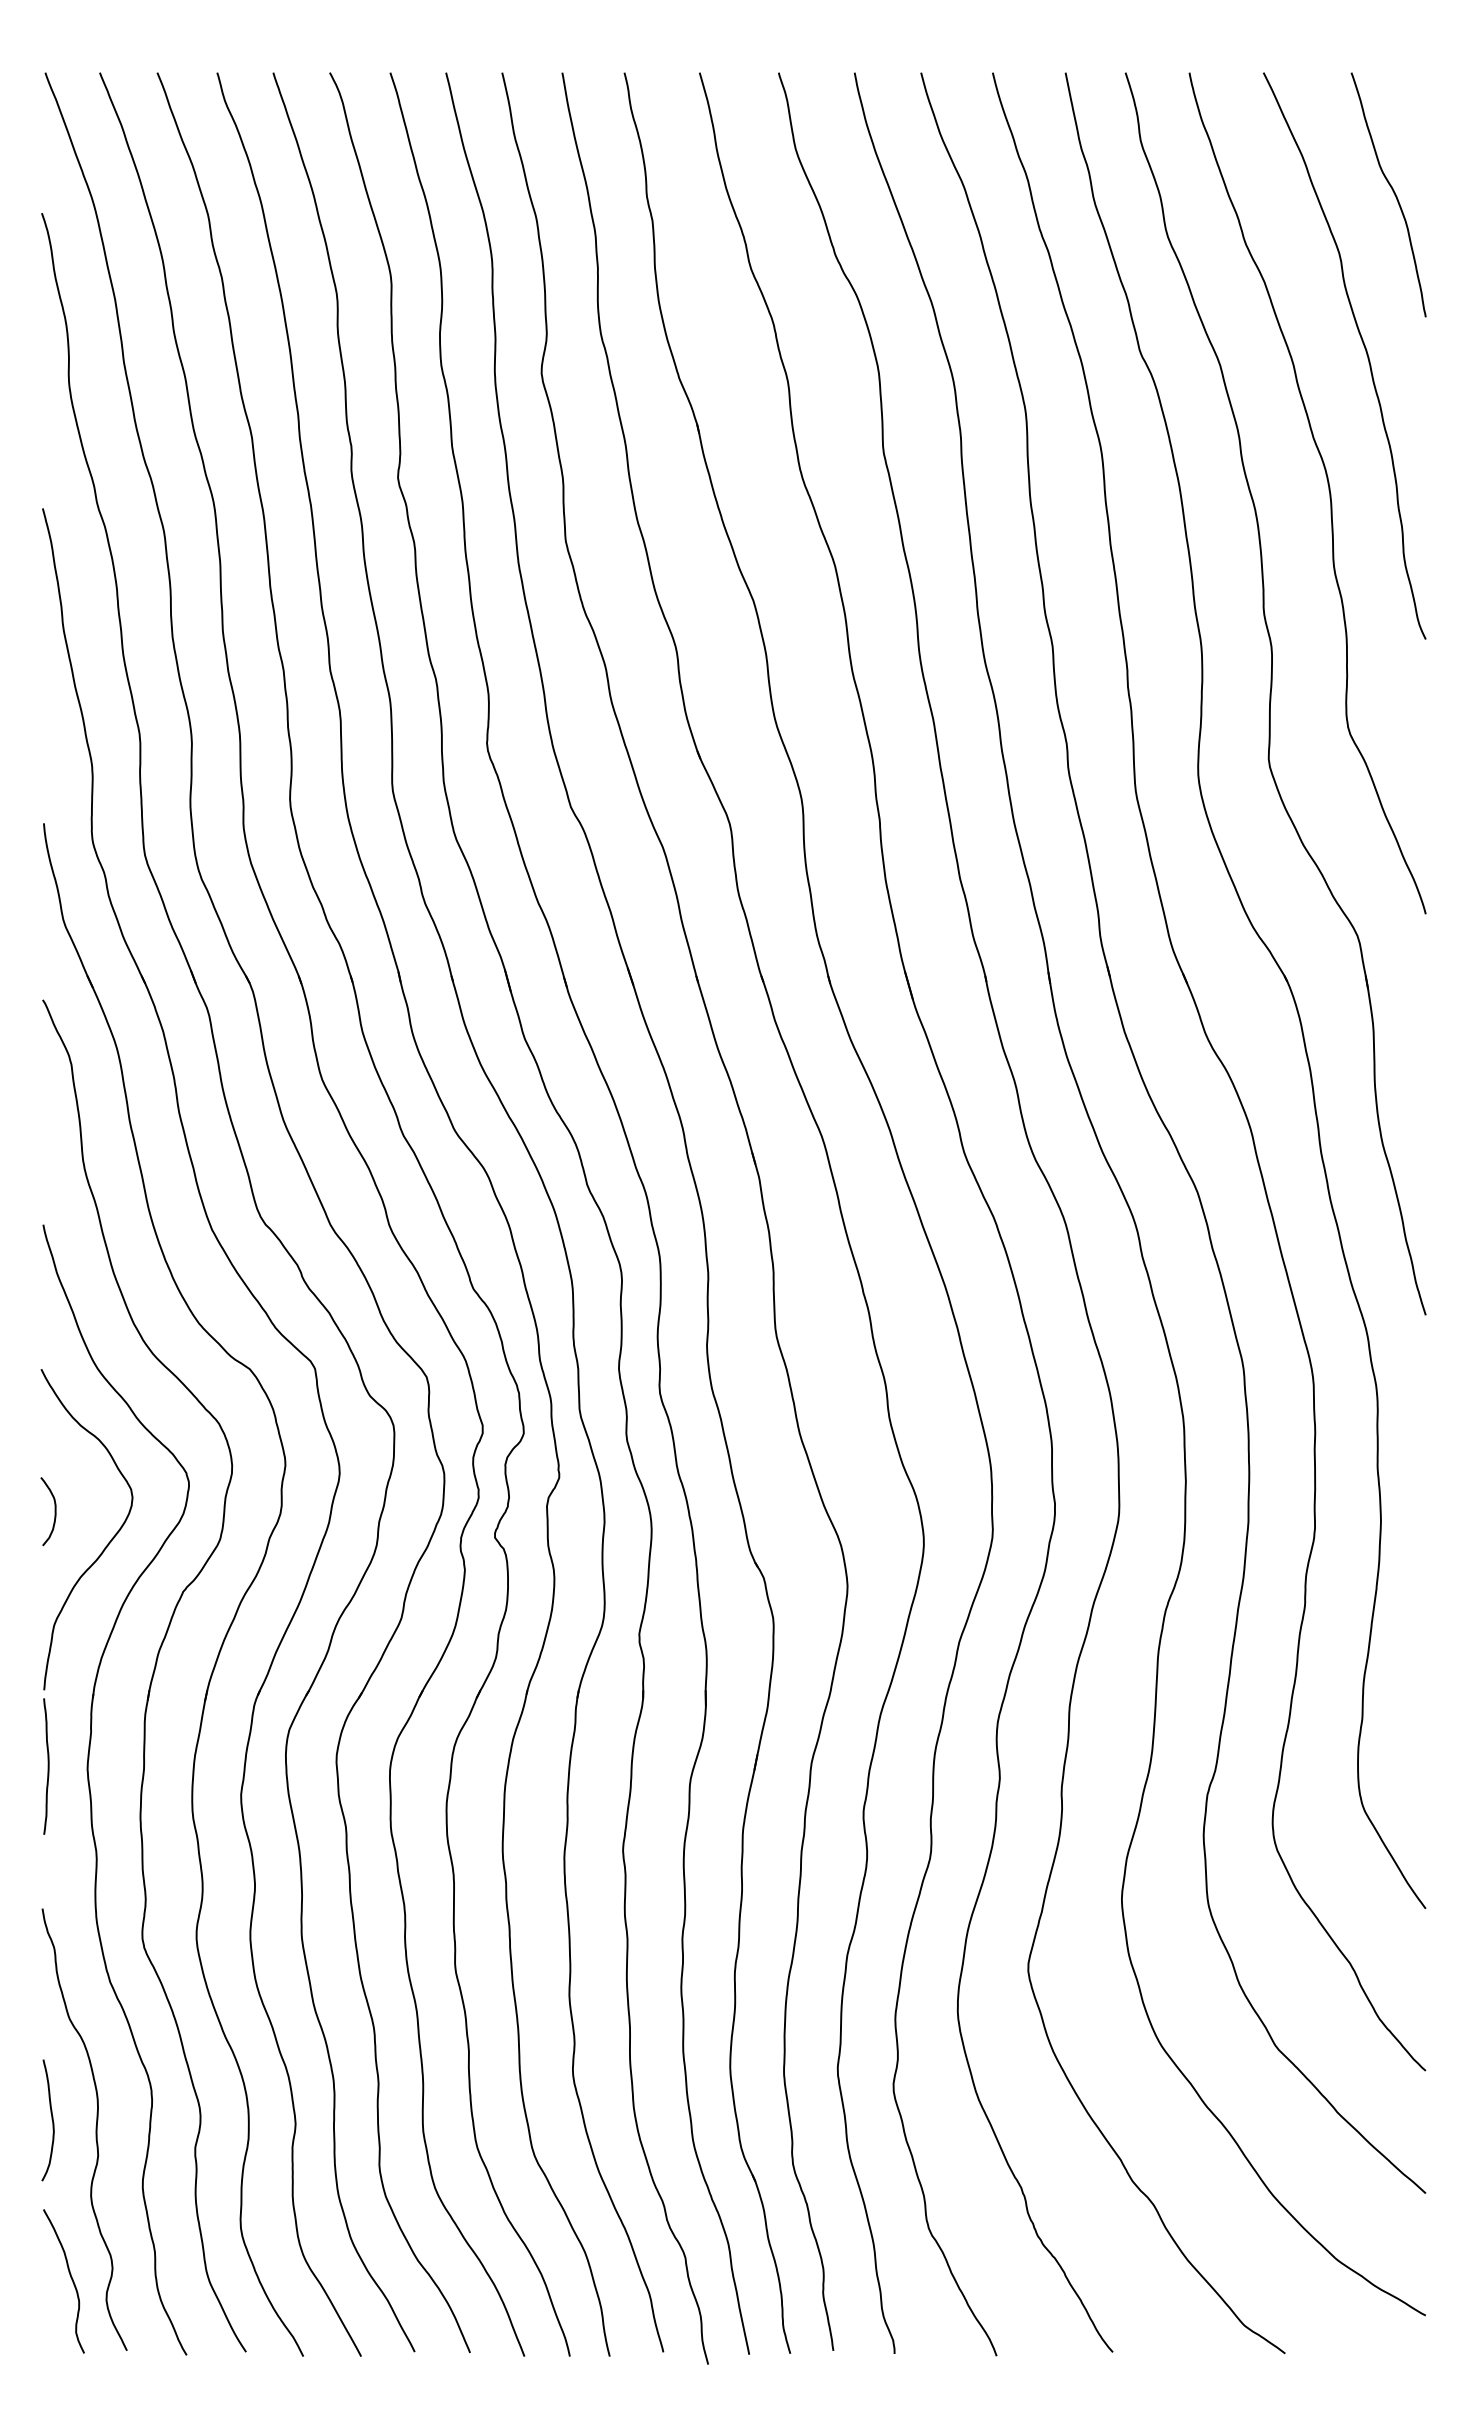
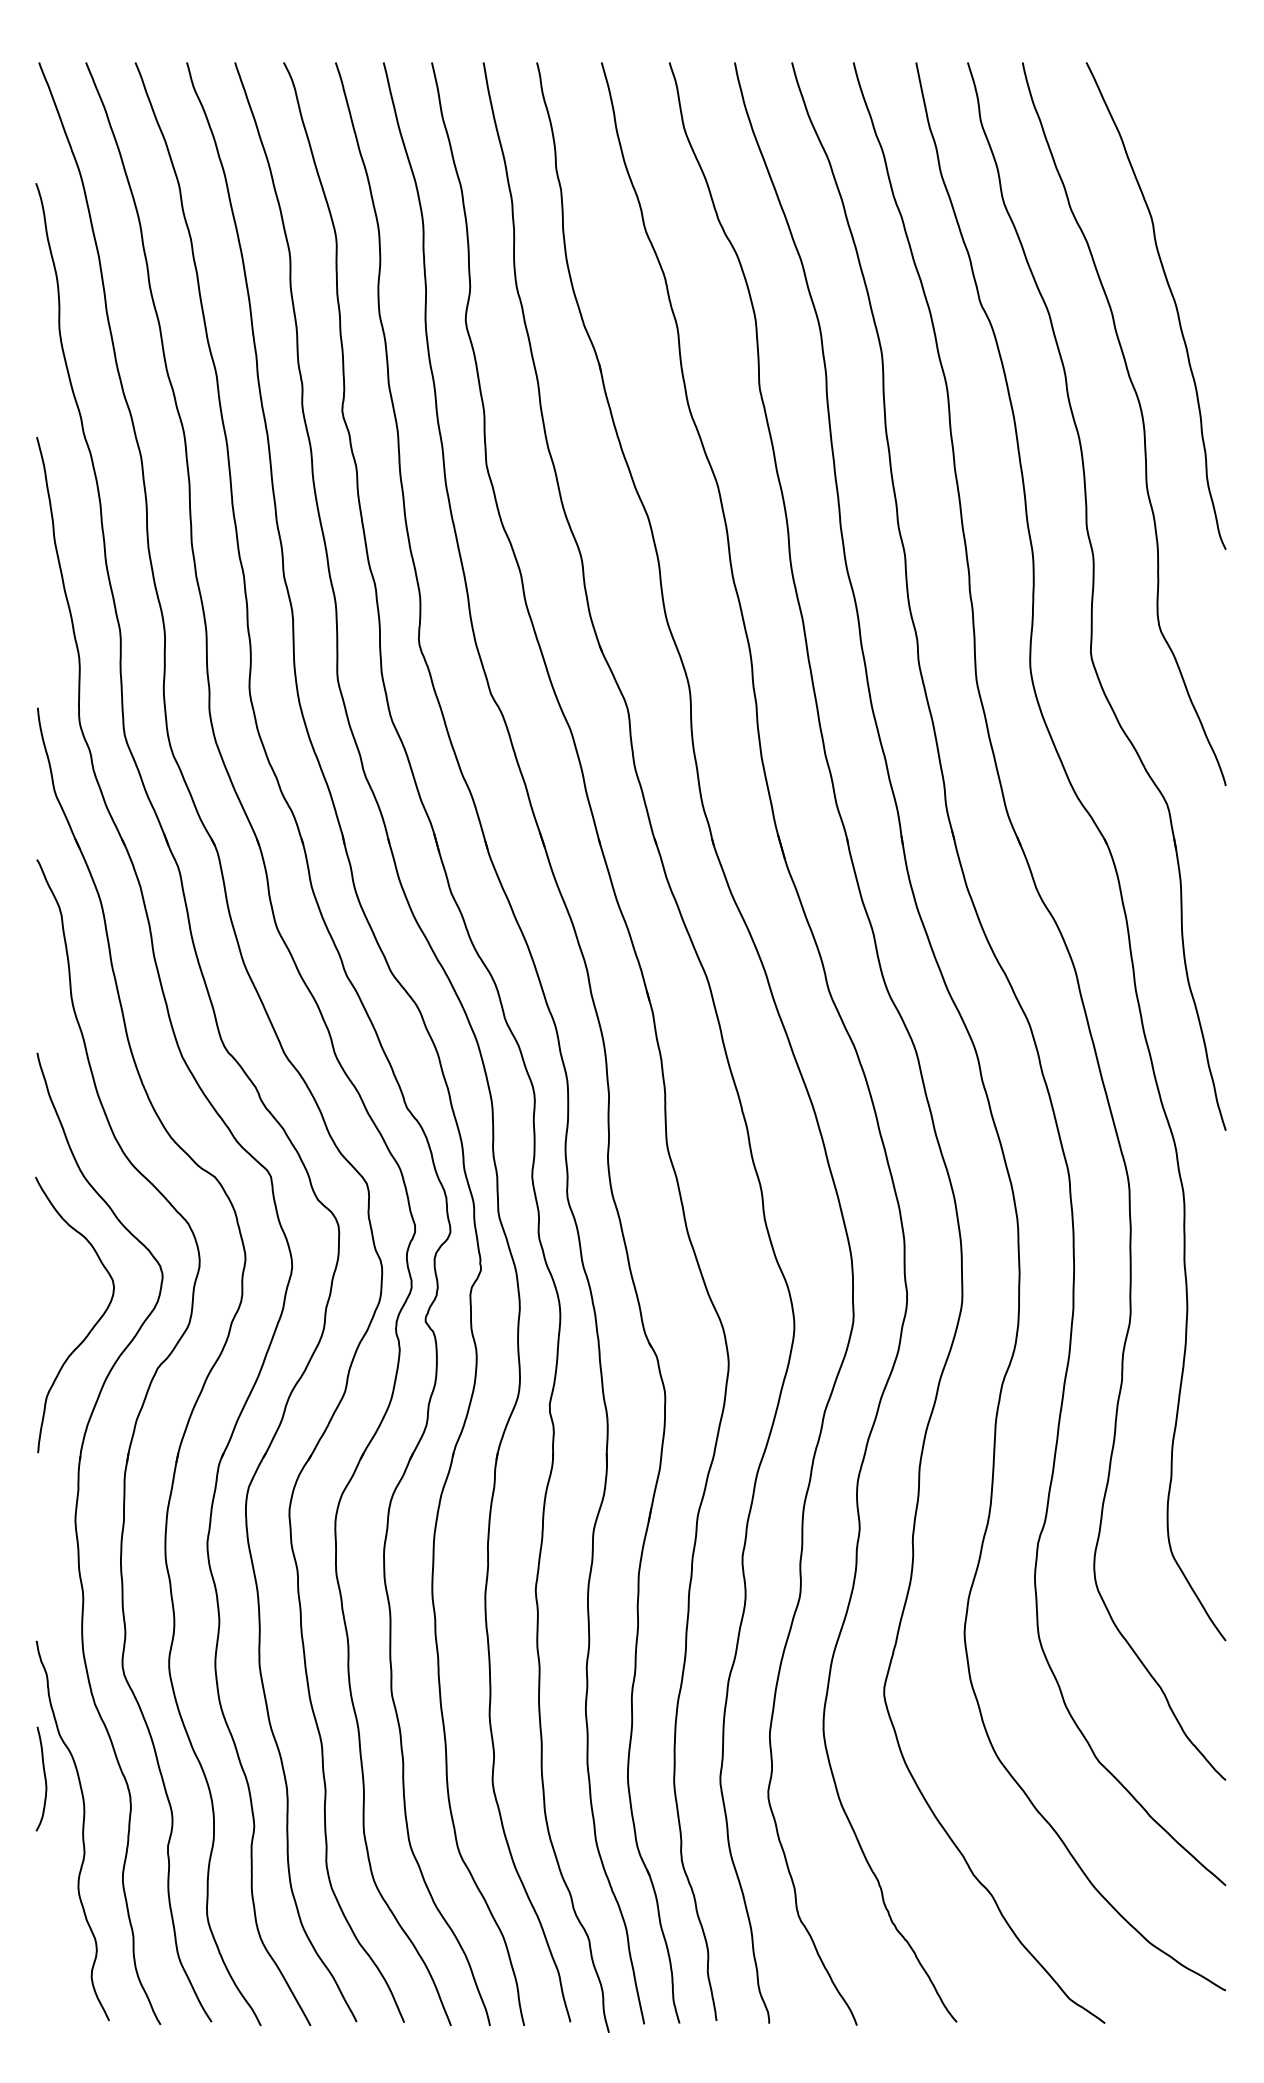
curve: (1392, 191) -> (1197, 164), removed
curve: (54, 1511) -> (46, 1299), removed
curve: (47, 1766) -> (40, 1518), removed
curve: (51, 2119) -> (44, 1778), moved
curve: (70, 2277) -> (60, 1957), removed

